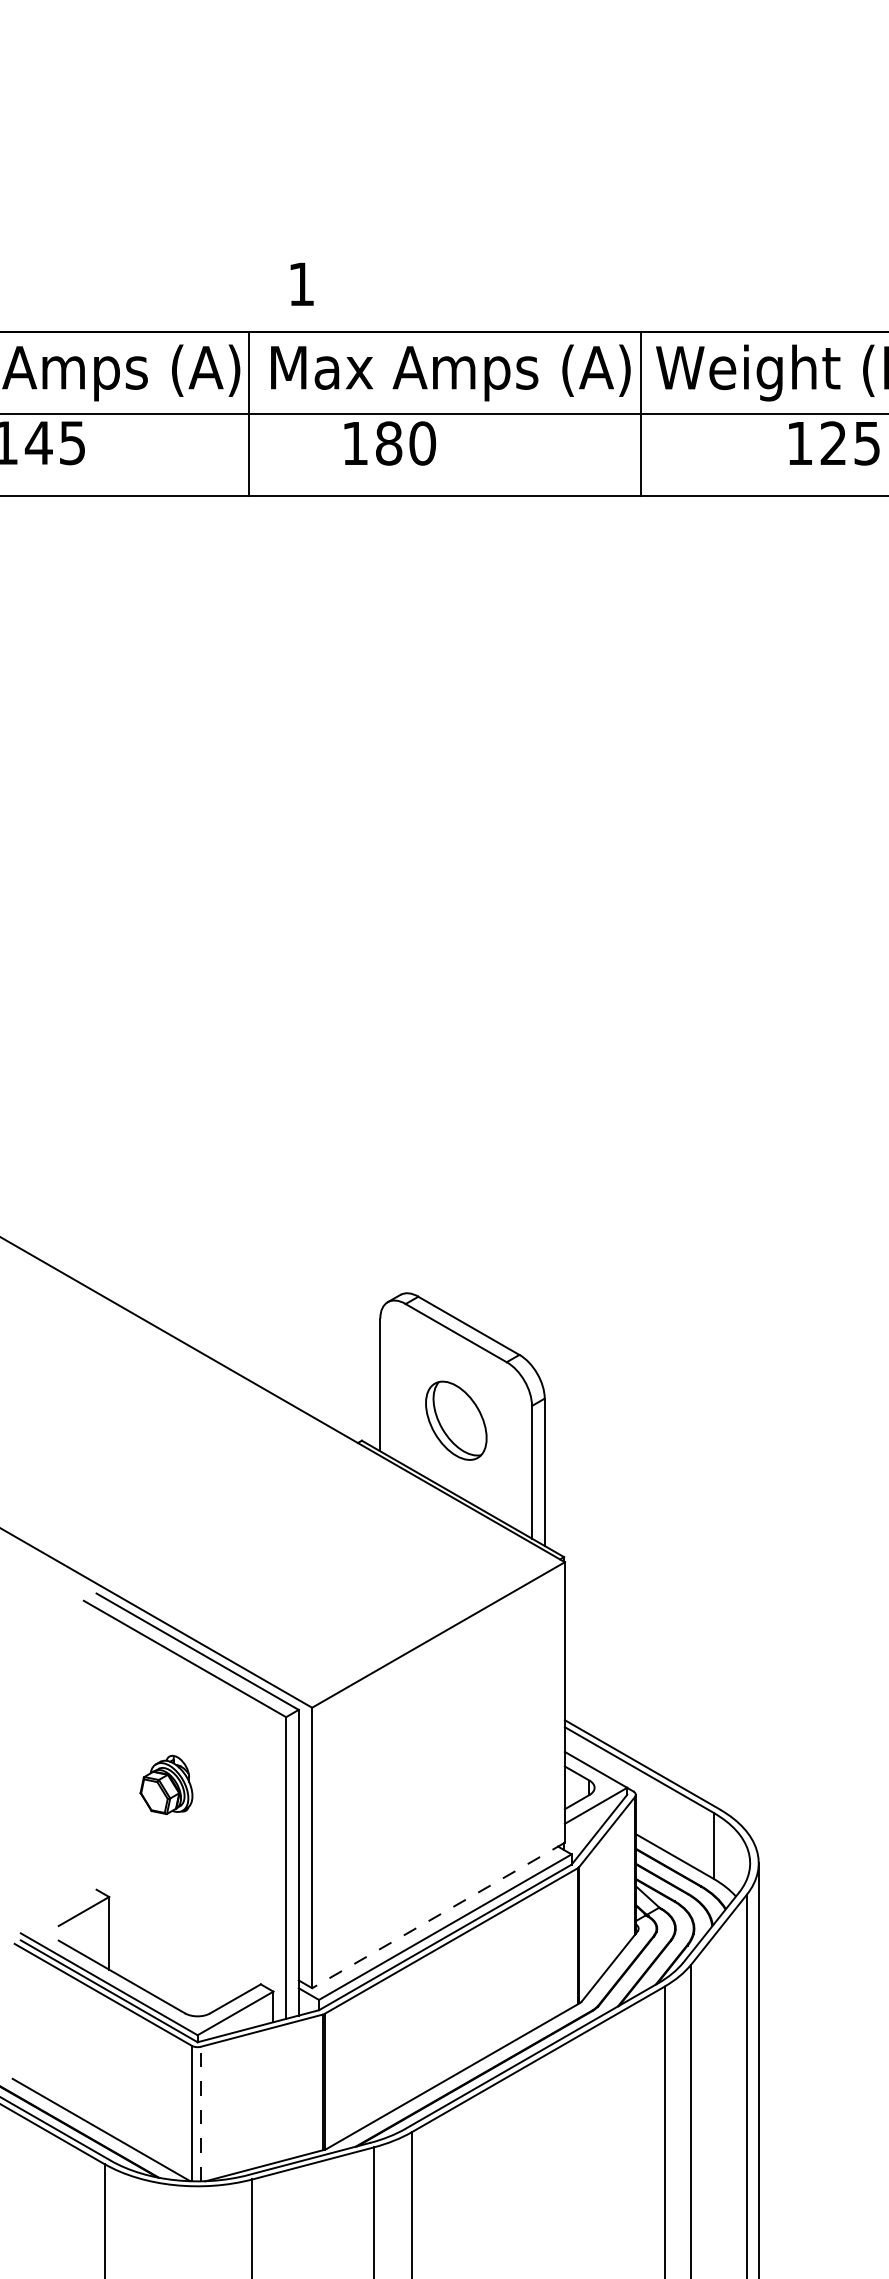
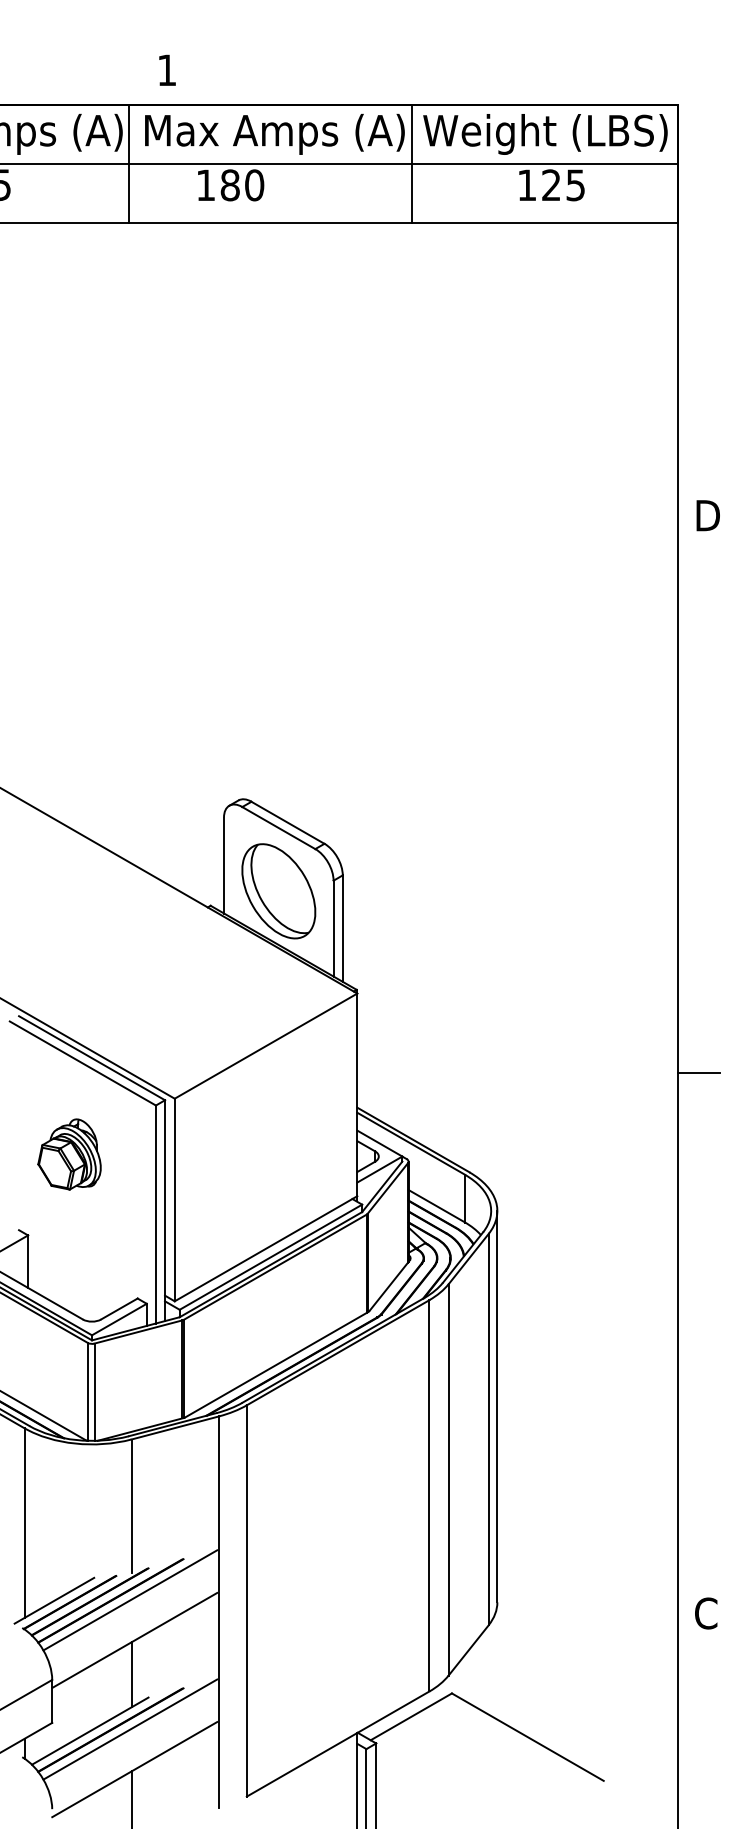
part: (455, 1420) -> (278, 891), size x1.67
part: (166, 1784) -> (69, 1154), size x1.67
line: (437, 1916) -> (265, 1249), dashed -> solid
line: (201, 2114) -> (94, 1392), dashed -> solid

